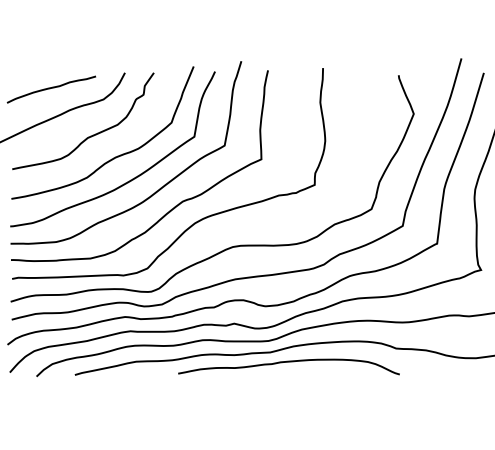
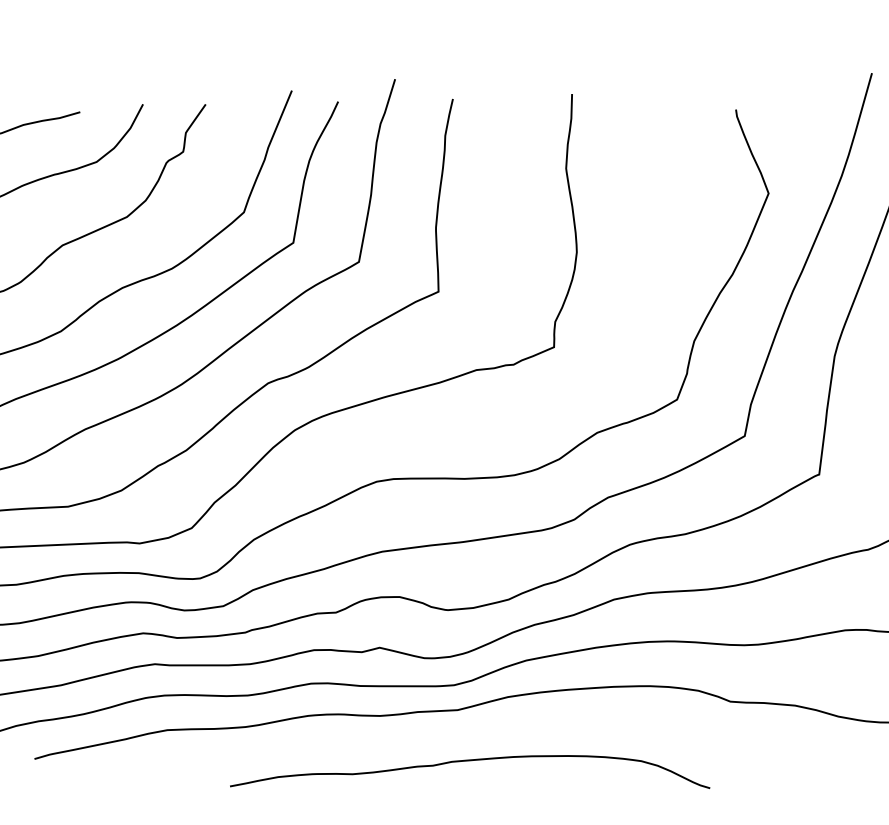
curve: (288, 362) -> (469, 762), moved

